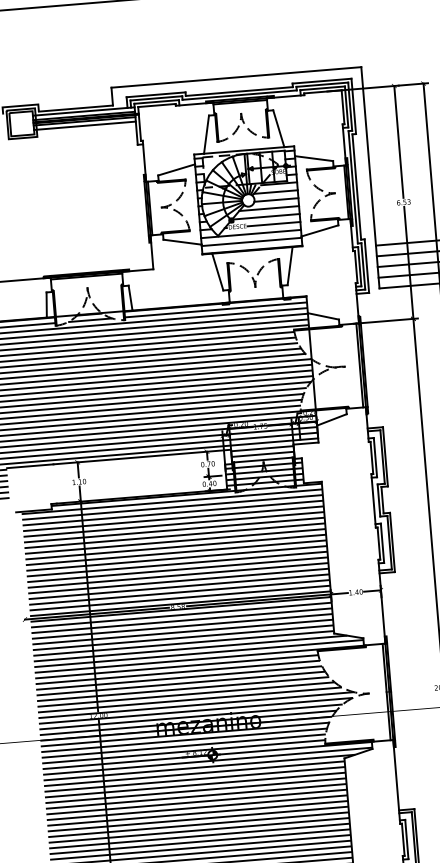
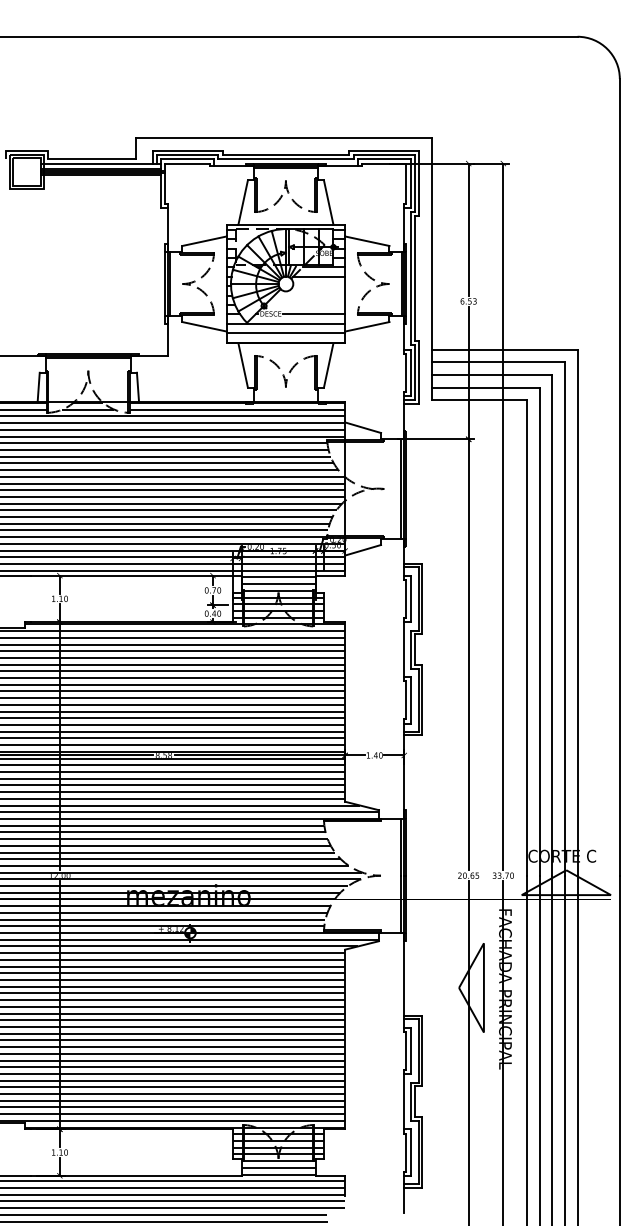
line: (84, 125) -> (100, 180), removed
line: (276, 200) -> (319, 286), removed
line: (269, 208) -> (309, 295), removed
line: (266, 217) -> (305, 305), removed

